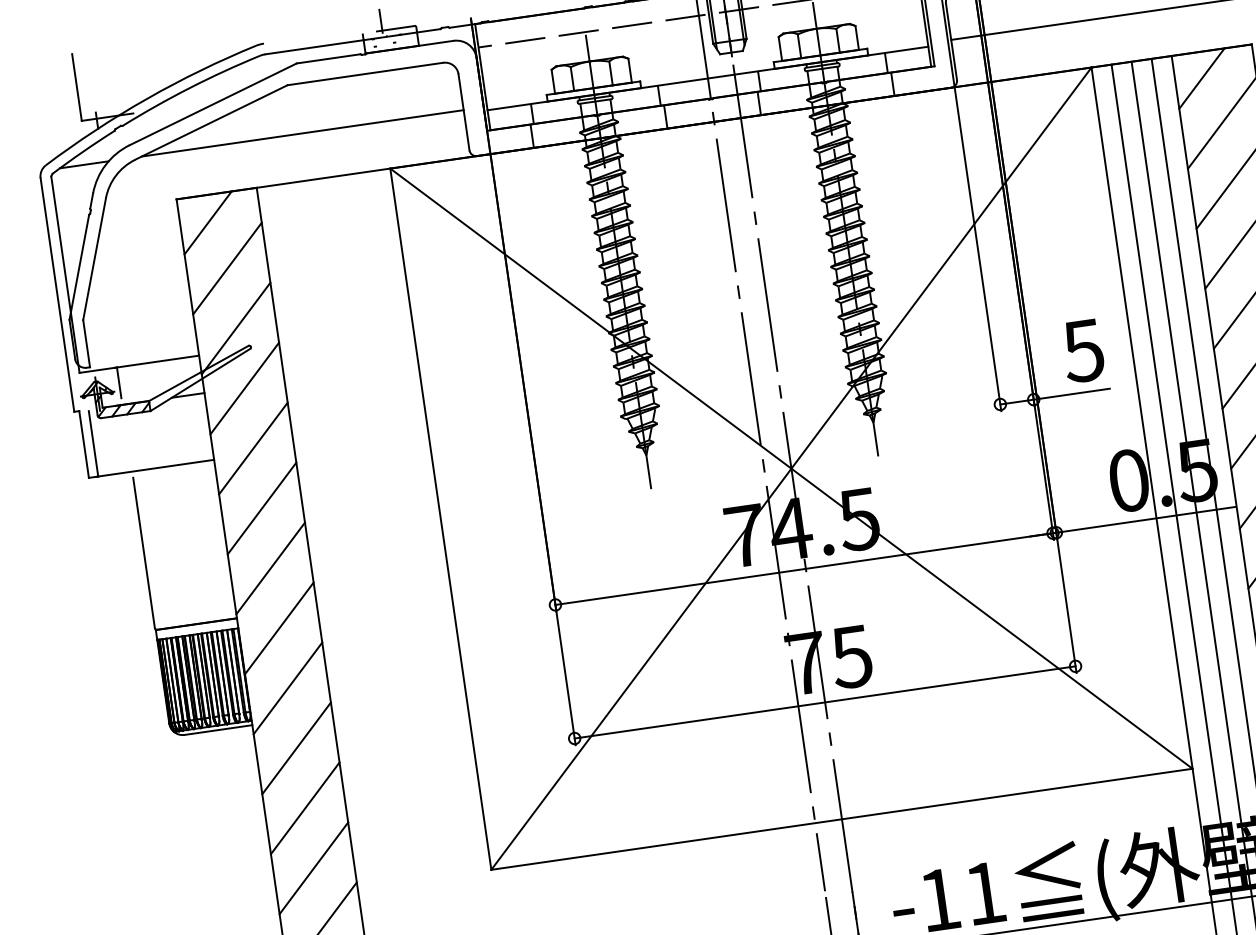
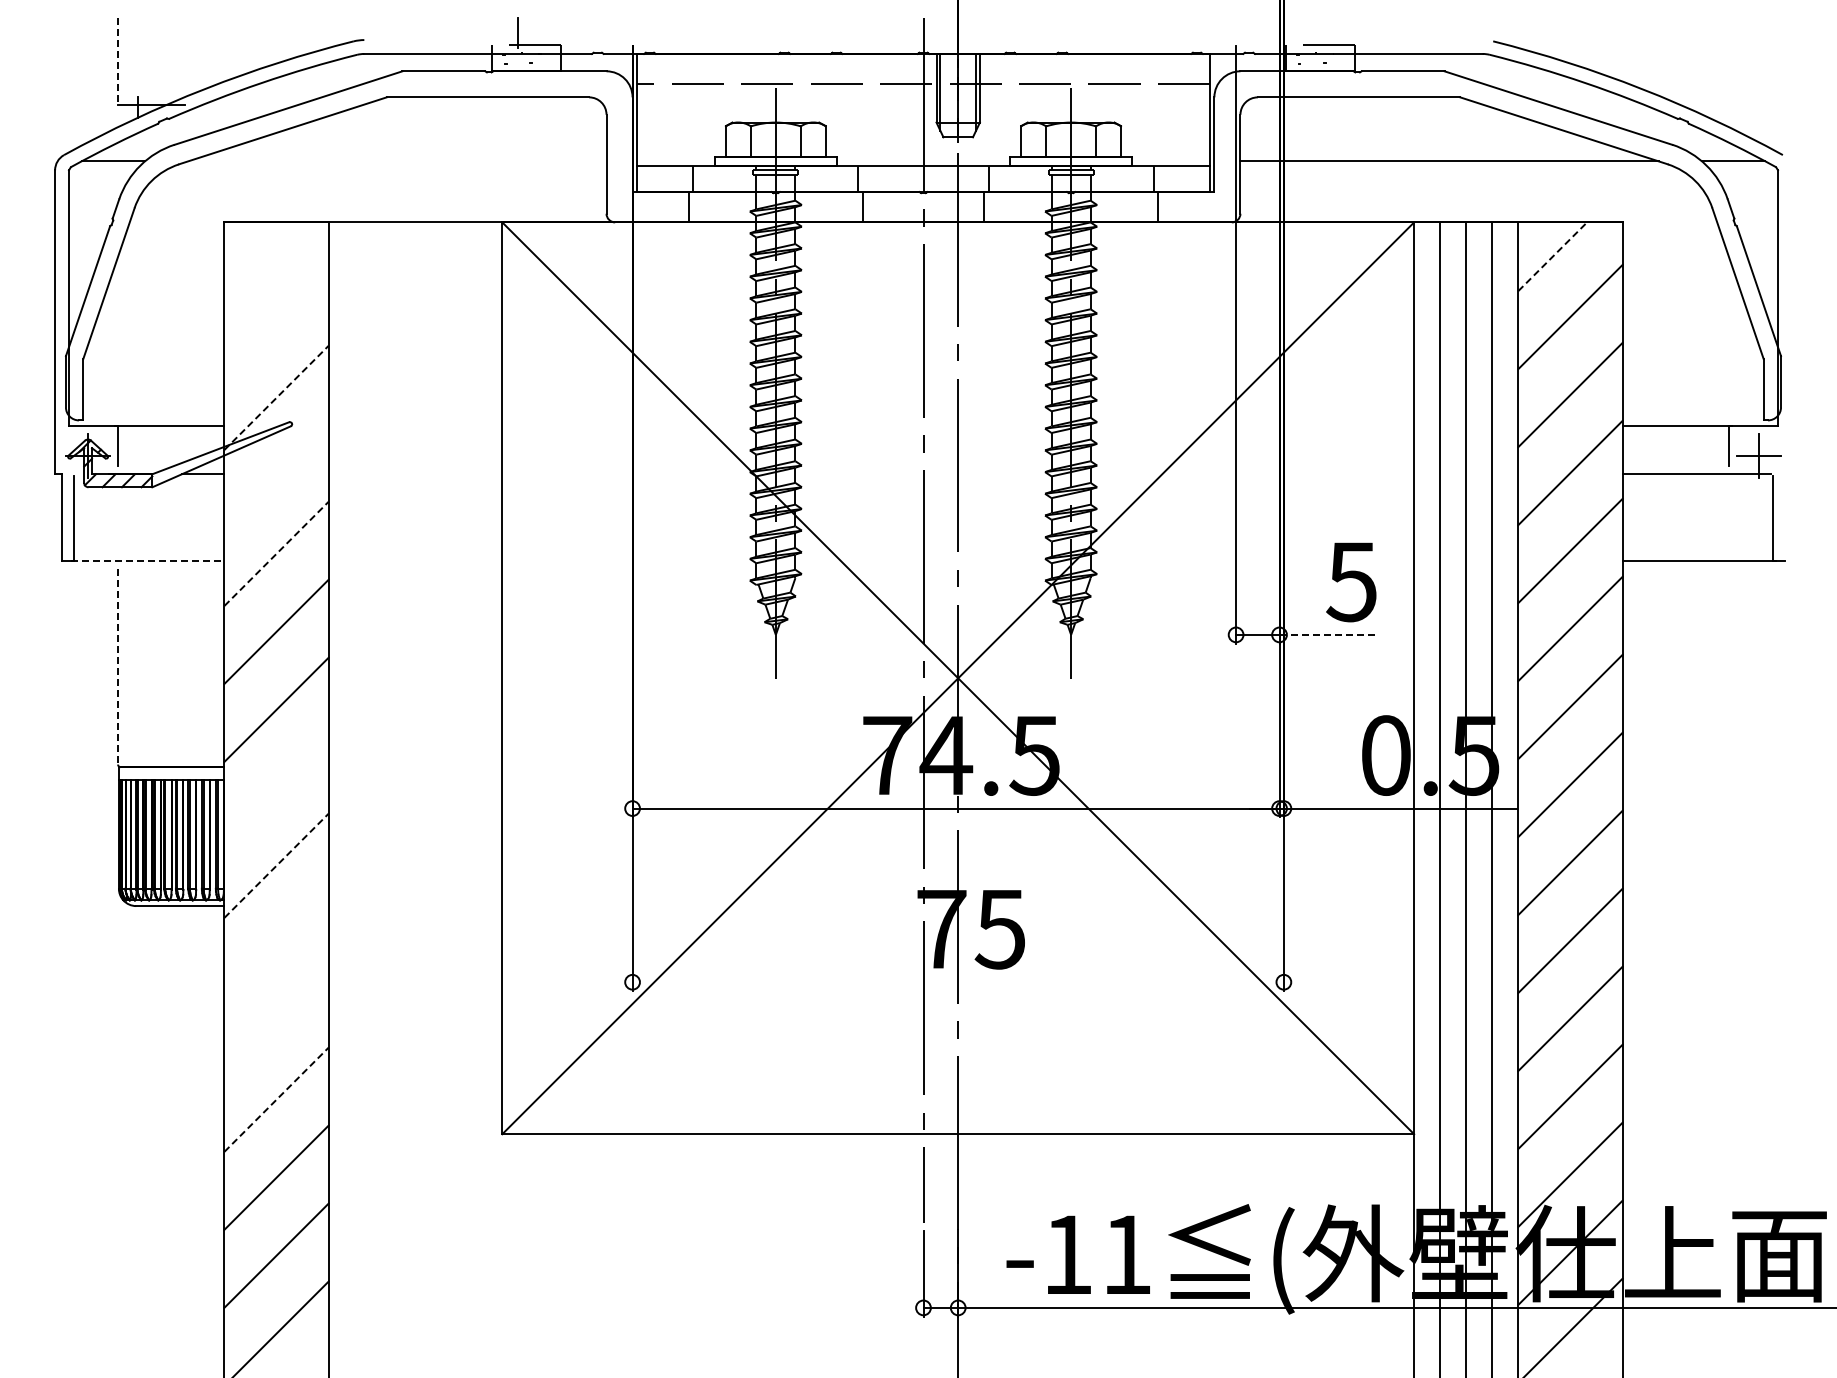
line: (1201, 78) -> (1552, 256), solid -> dashed
line: (77, 88) -> (118, 62), solid -> dashed
line: (302, 133) -> (397, 161), removed
line: (208, 223) -> (260, 258), removed
line: (227, 268) -> (276, 319), removed
line: (236, 328) -> (276, 397), solid -> dashed
line: (244, 388) -> (276, 475), removed
line: (1072, 393) -> (1329, 634), solid -> dashed
line: (253, 448) -> (276, 553), solid -> dashed
line: (155, 468) -> (147, 561), solid -> dashed
line: (144, 552) -> (118, 666), solid -> dashed
line: (279, 628) -> (276, 787), removed
line: (287, 688) -> (276, 865), solid -> dashed
line: (824, 702) -> (957, 982), removed
line: (296, 748) -> (276, 943), removed
line: (305, 808) -> (276, 1021), removed
line: (313, 868) -> (276, 1099), solid -> dashed

